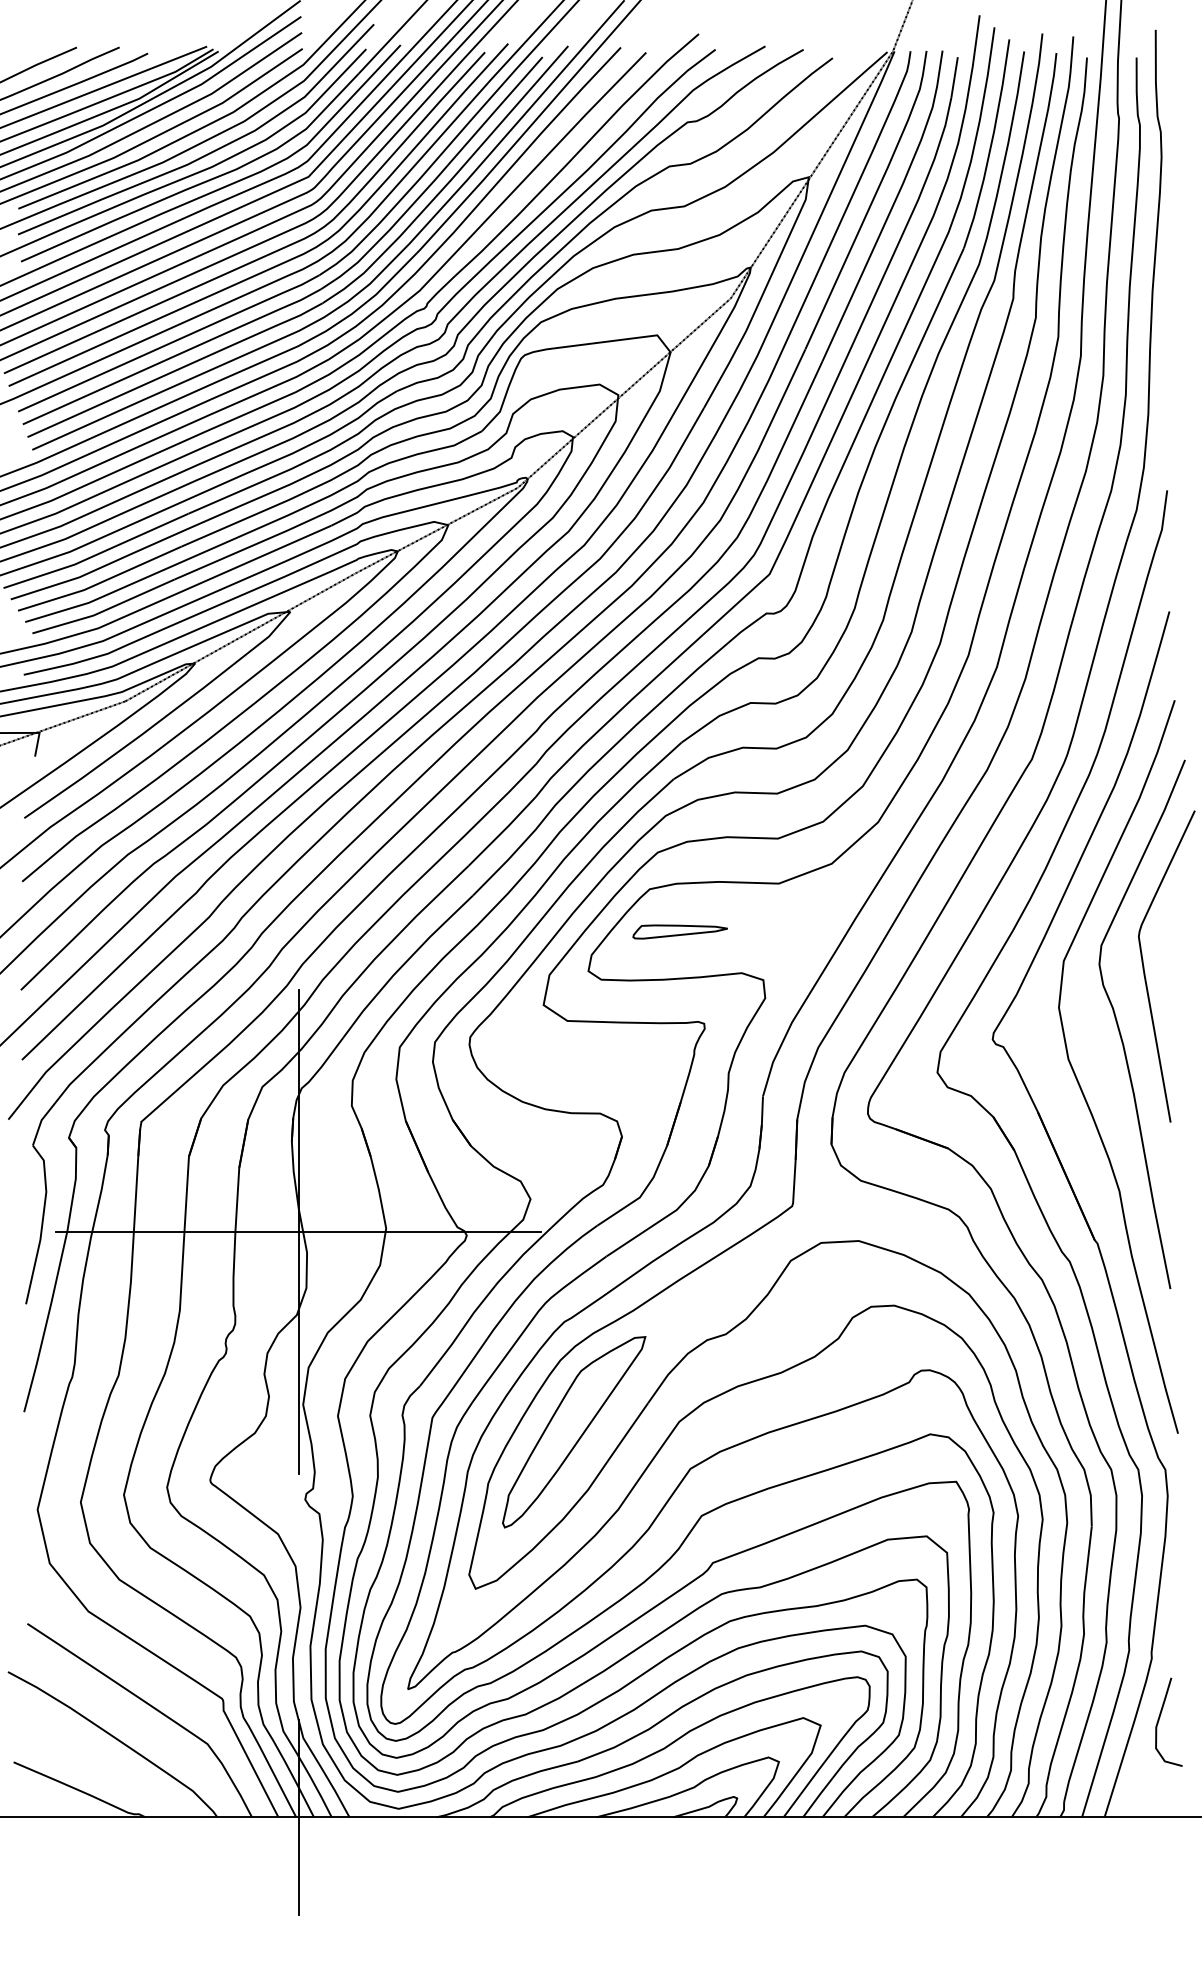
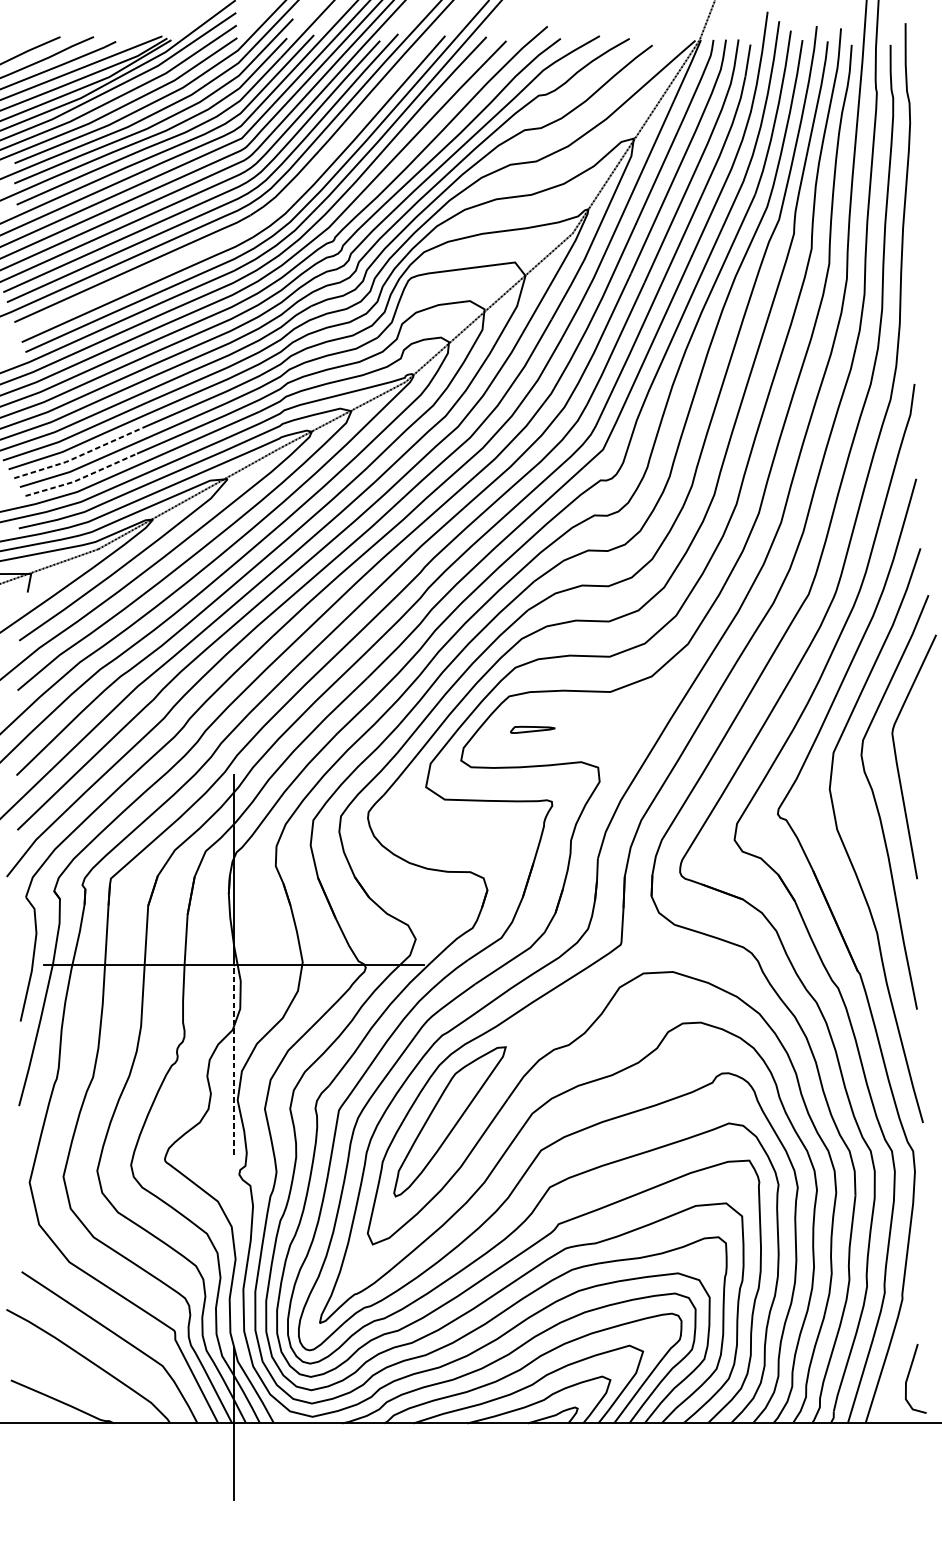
part: (310, 293) -> (243, 229), removed
line: (100, 582) -> (78, 456), solid -> dashed
line: (104, 610) -> (82, 478), solid -> dashed
part: (679, 931) -> (532, 729), size x0.6
line: (298, 1353) -> (234, 1060), solid -> dashed
curve: (1160, 1717) -> (909, 1375), moved

